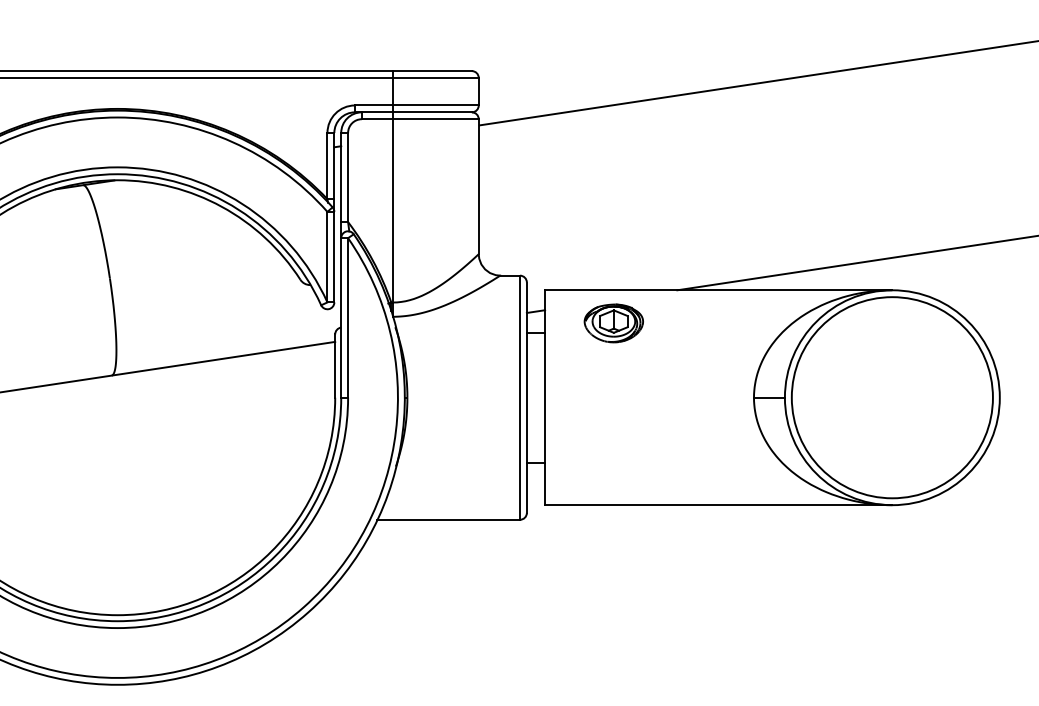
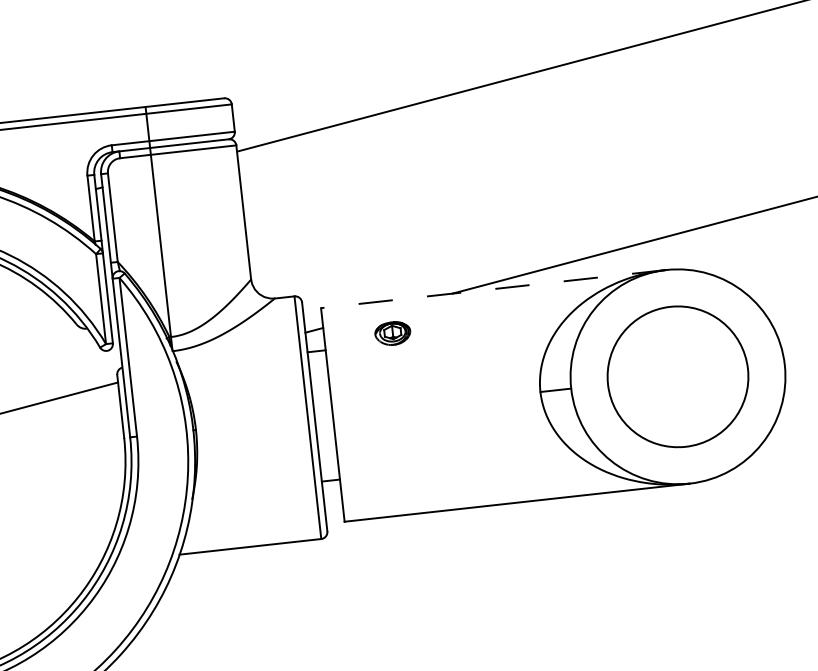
line: (718, 290) -> (493, 289), solid -> dashed
part: (613, 323) -> (392, 333), size x0.6
circle: (891, 397) -> (677, 376), size x0.7

